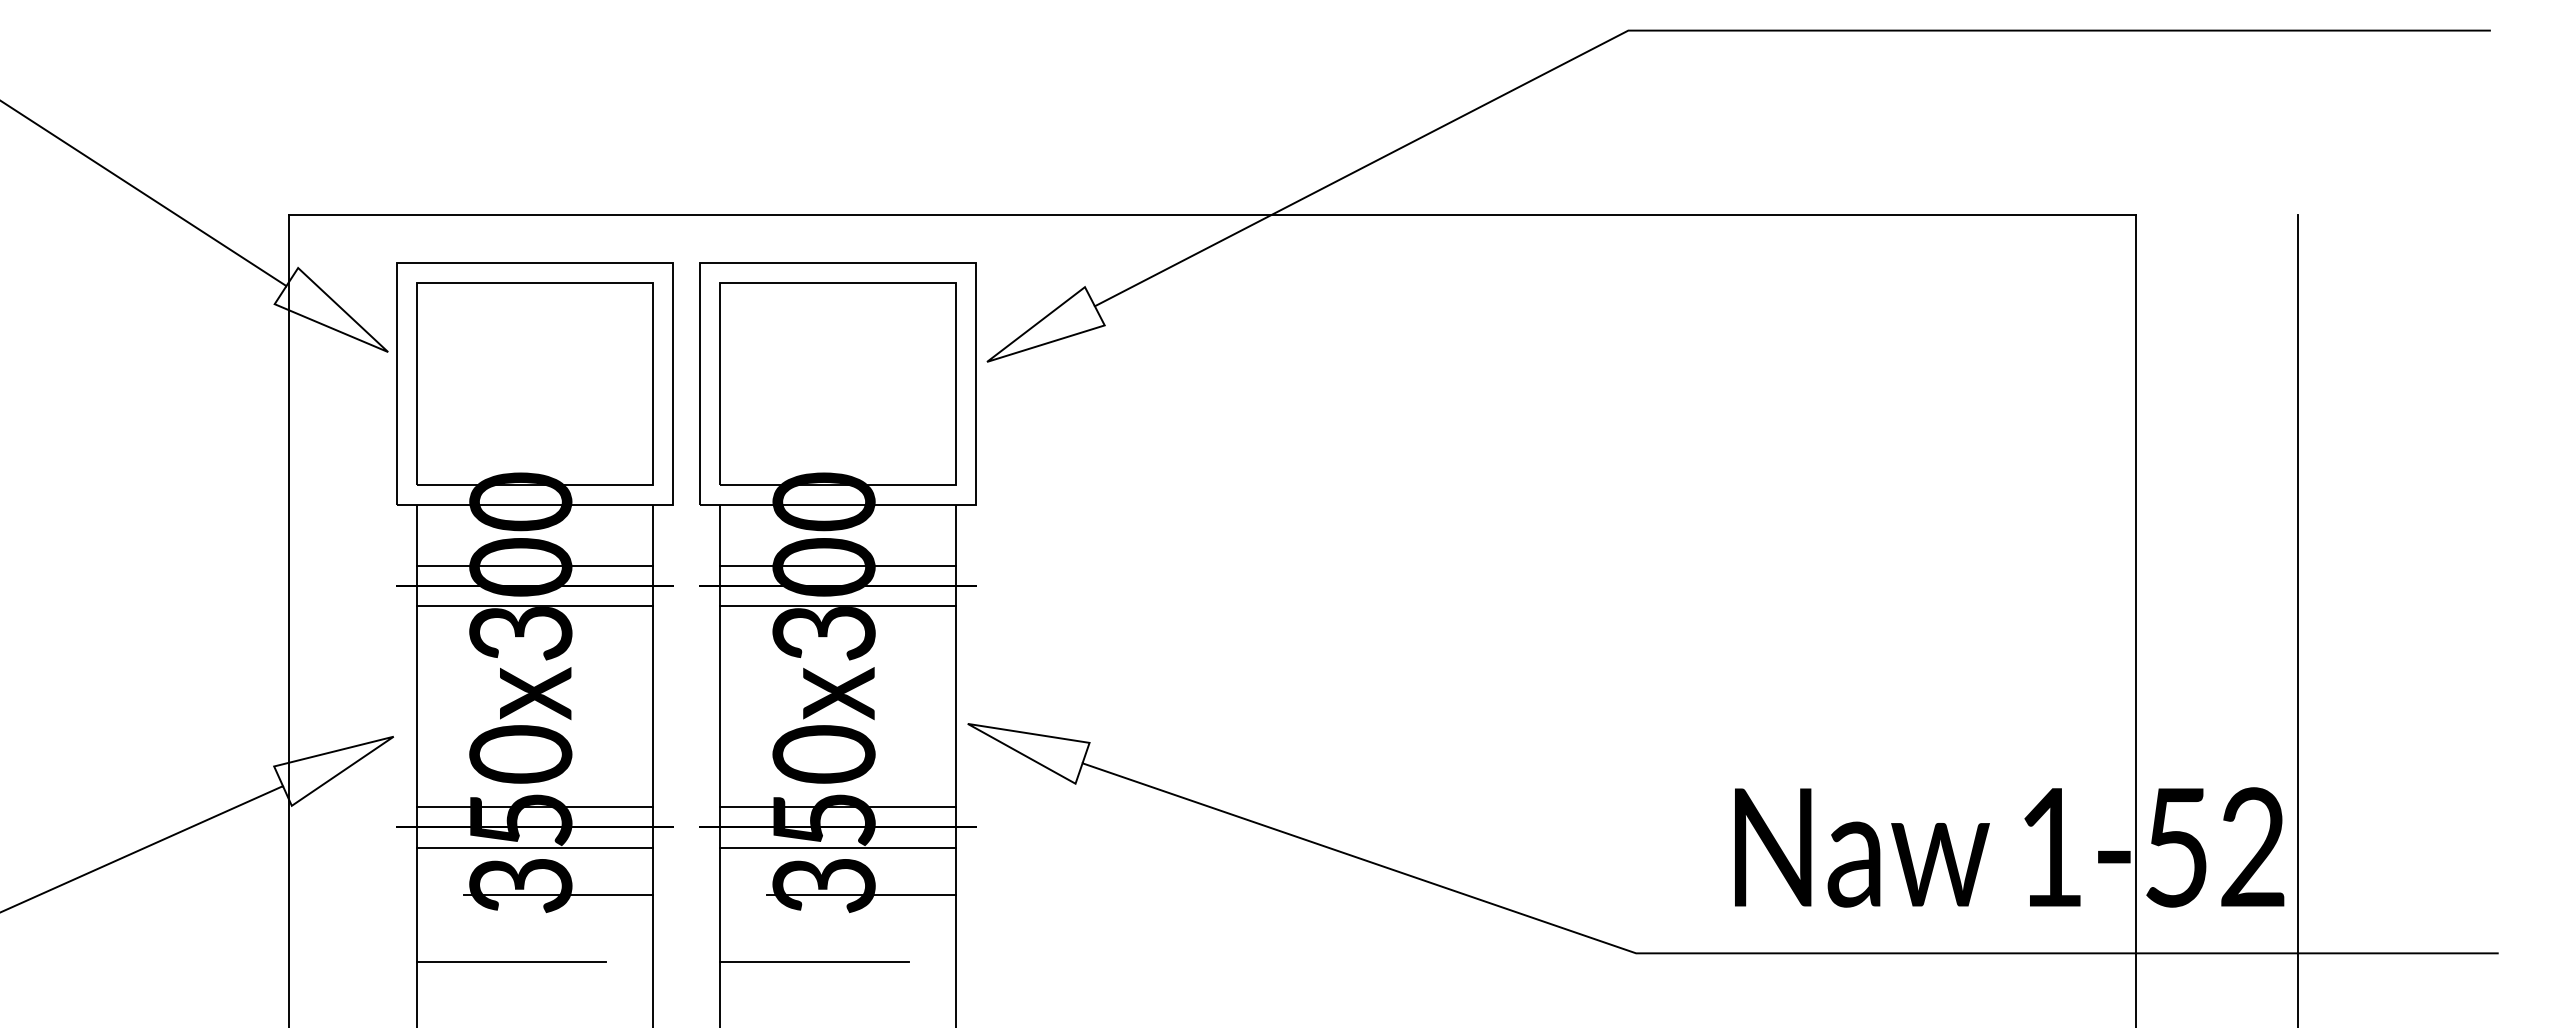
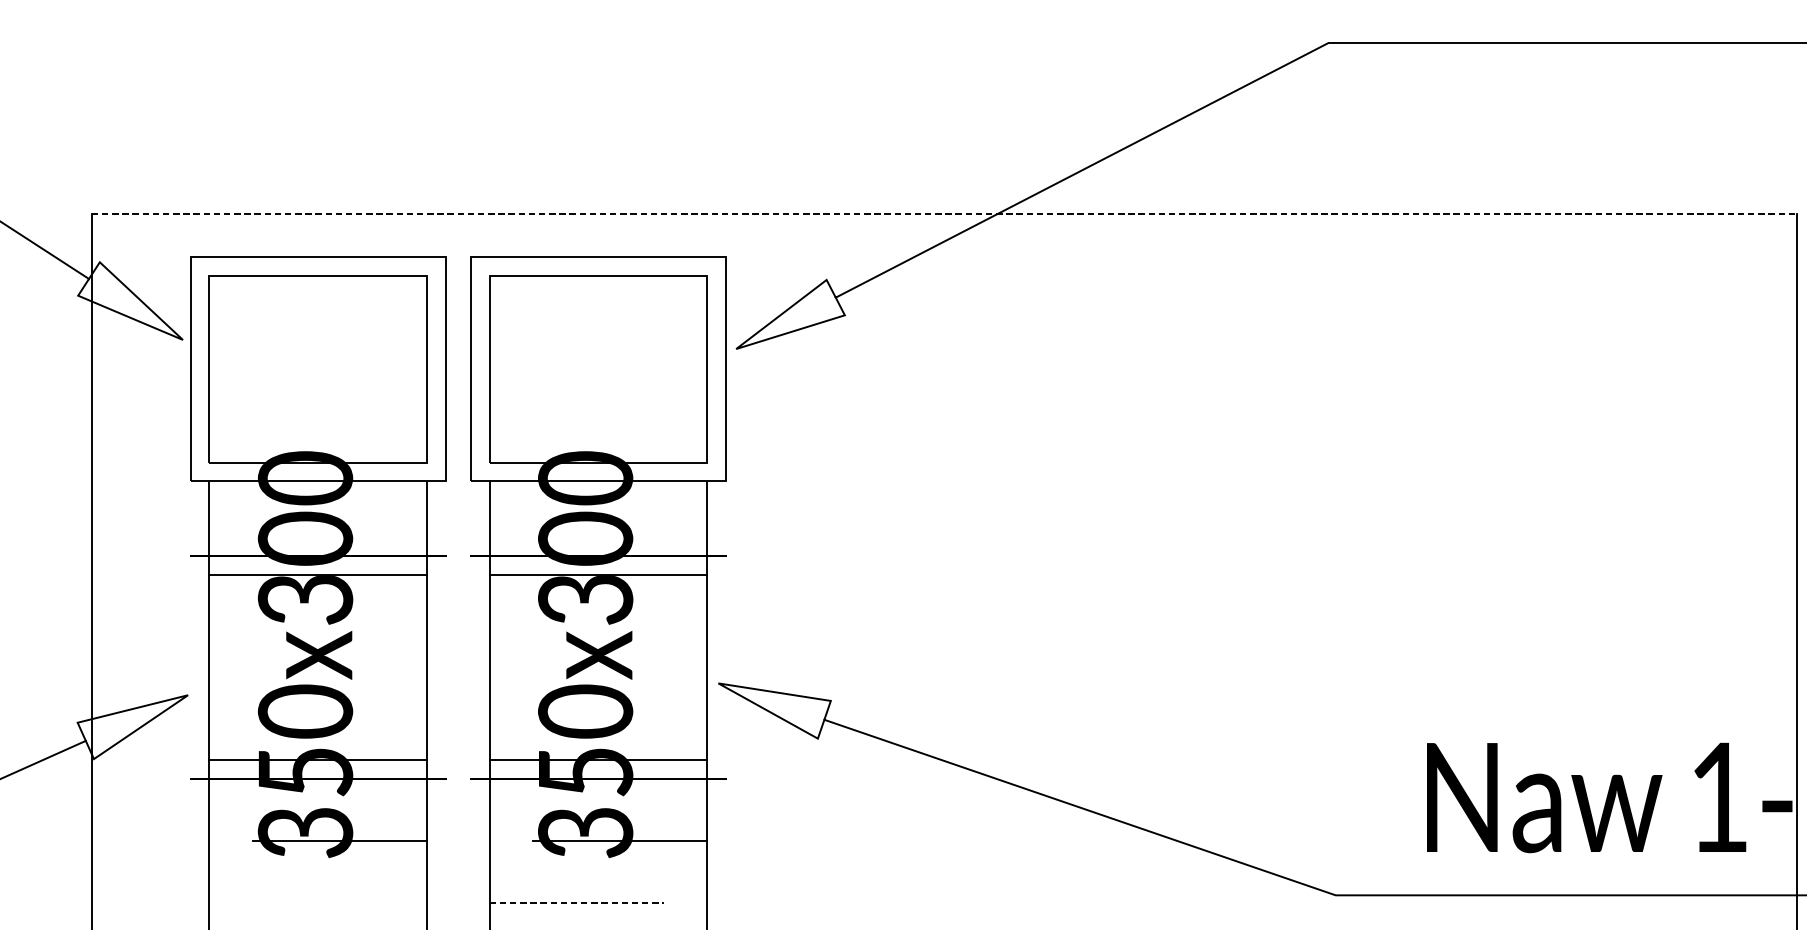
line: (1213, 215) -> (945, 213), solid -> dashed
line: (534, 565) -> (318, 537), removed
line: (837, 565) -> (598, 537), removed
line: (534, 847) -> (318, 797), removed
line: (837, 847) -> (598, 797), removed
line: (510, 962) -> (295, 903), removed
line: (814, 962) -> (576, 903), solid -> dashed

